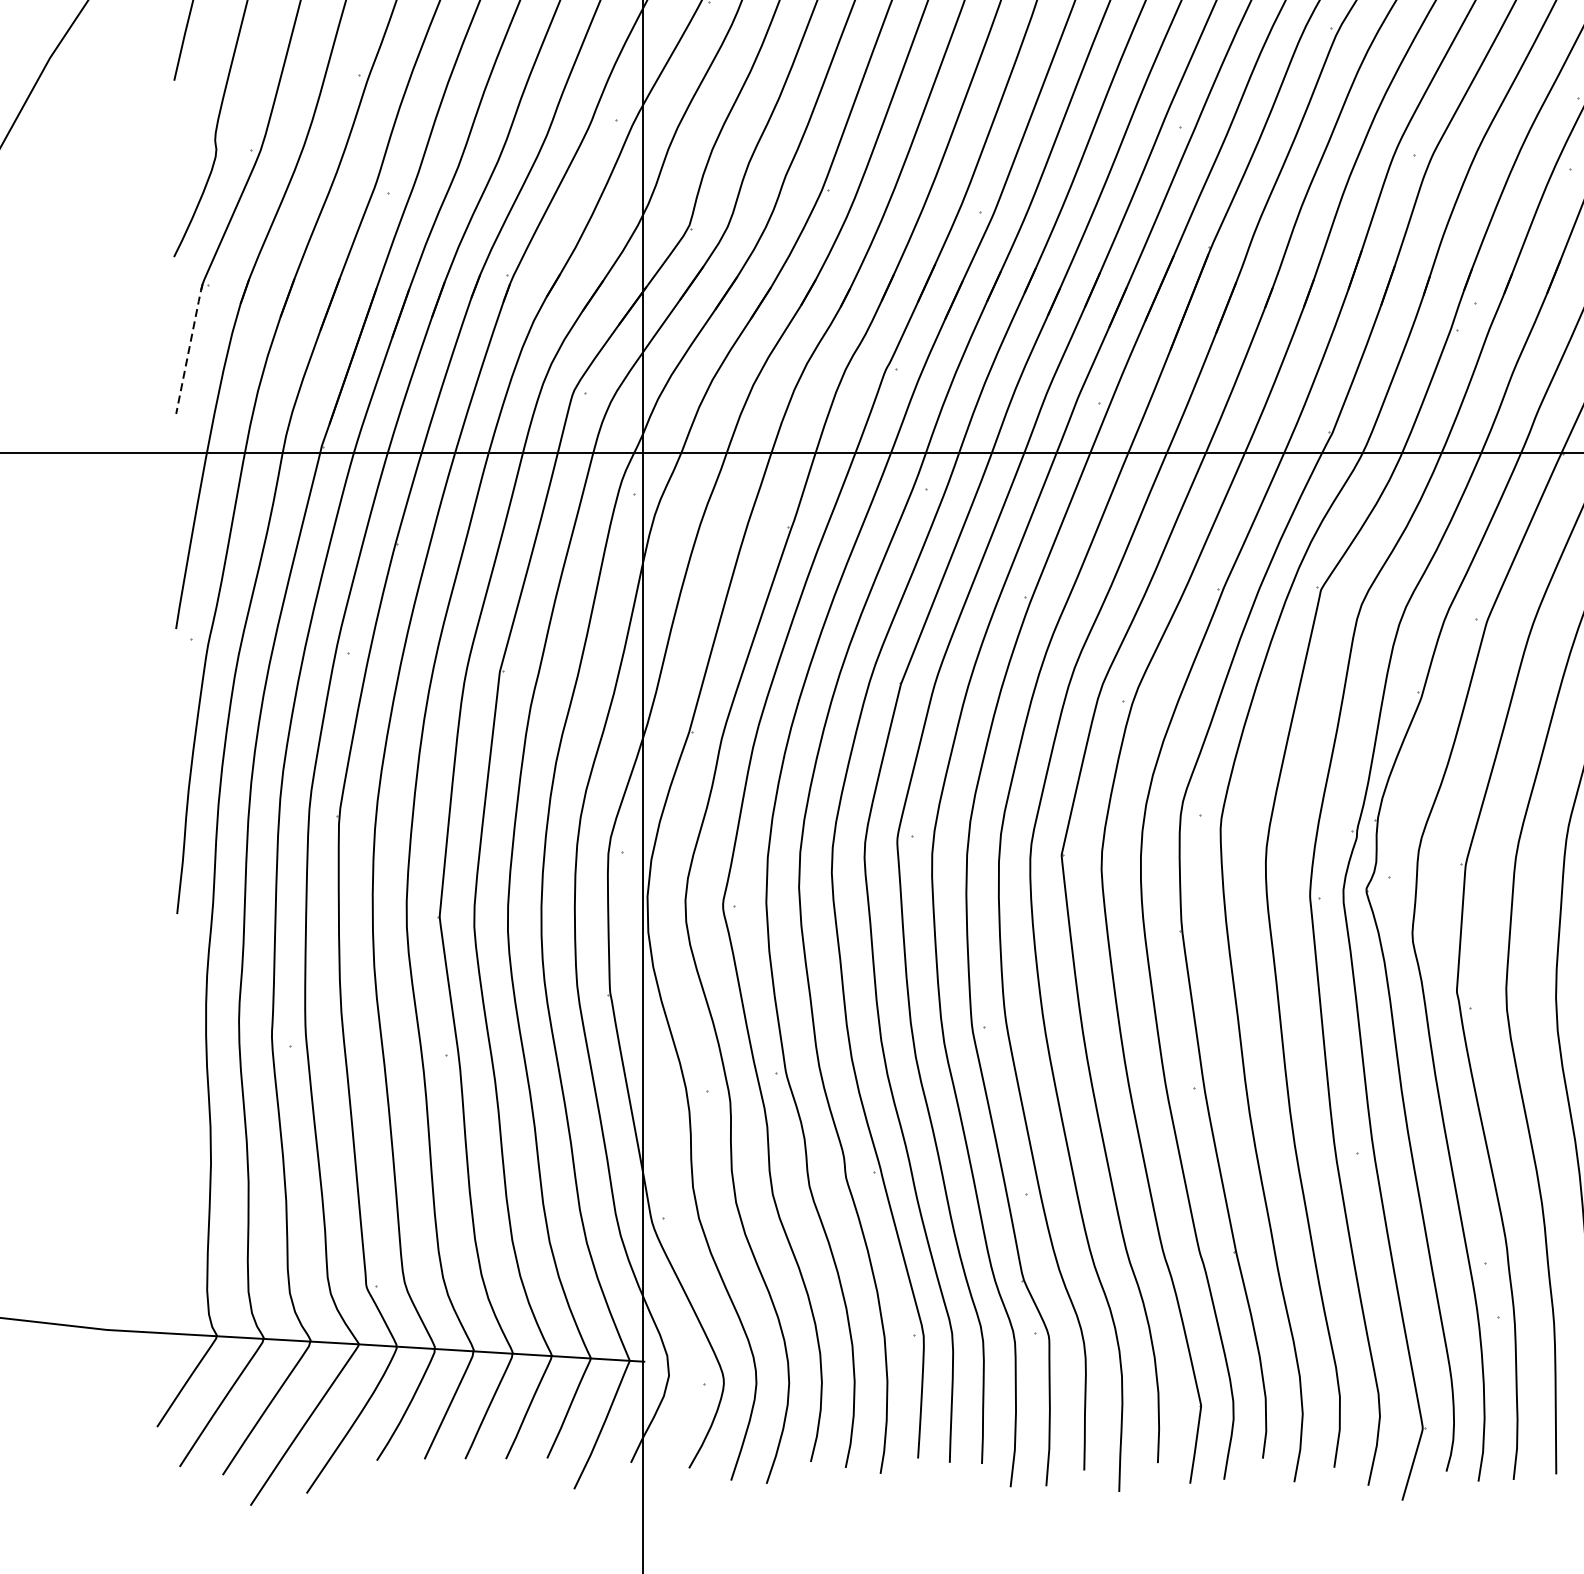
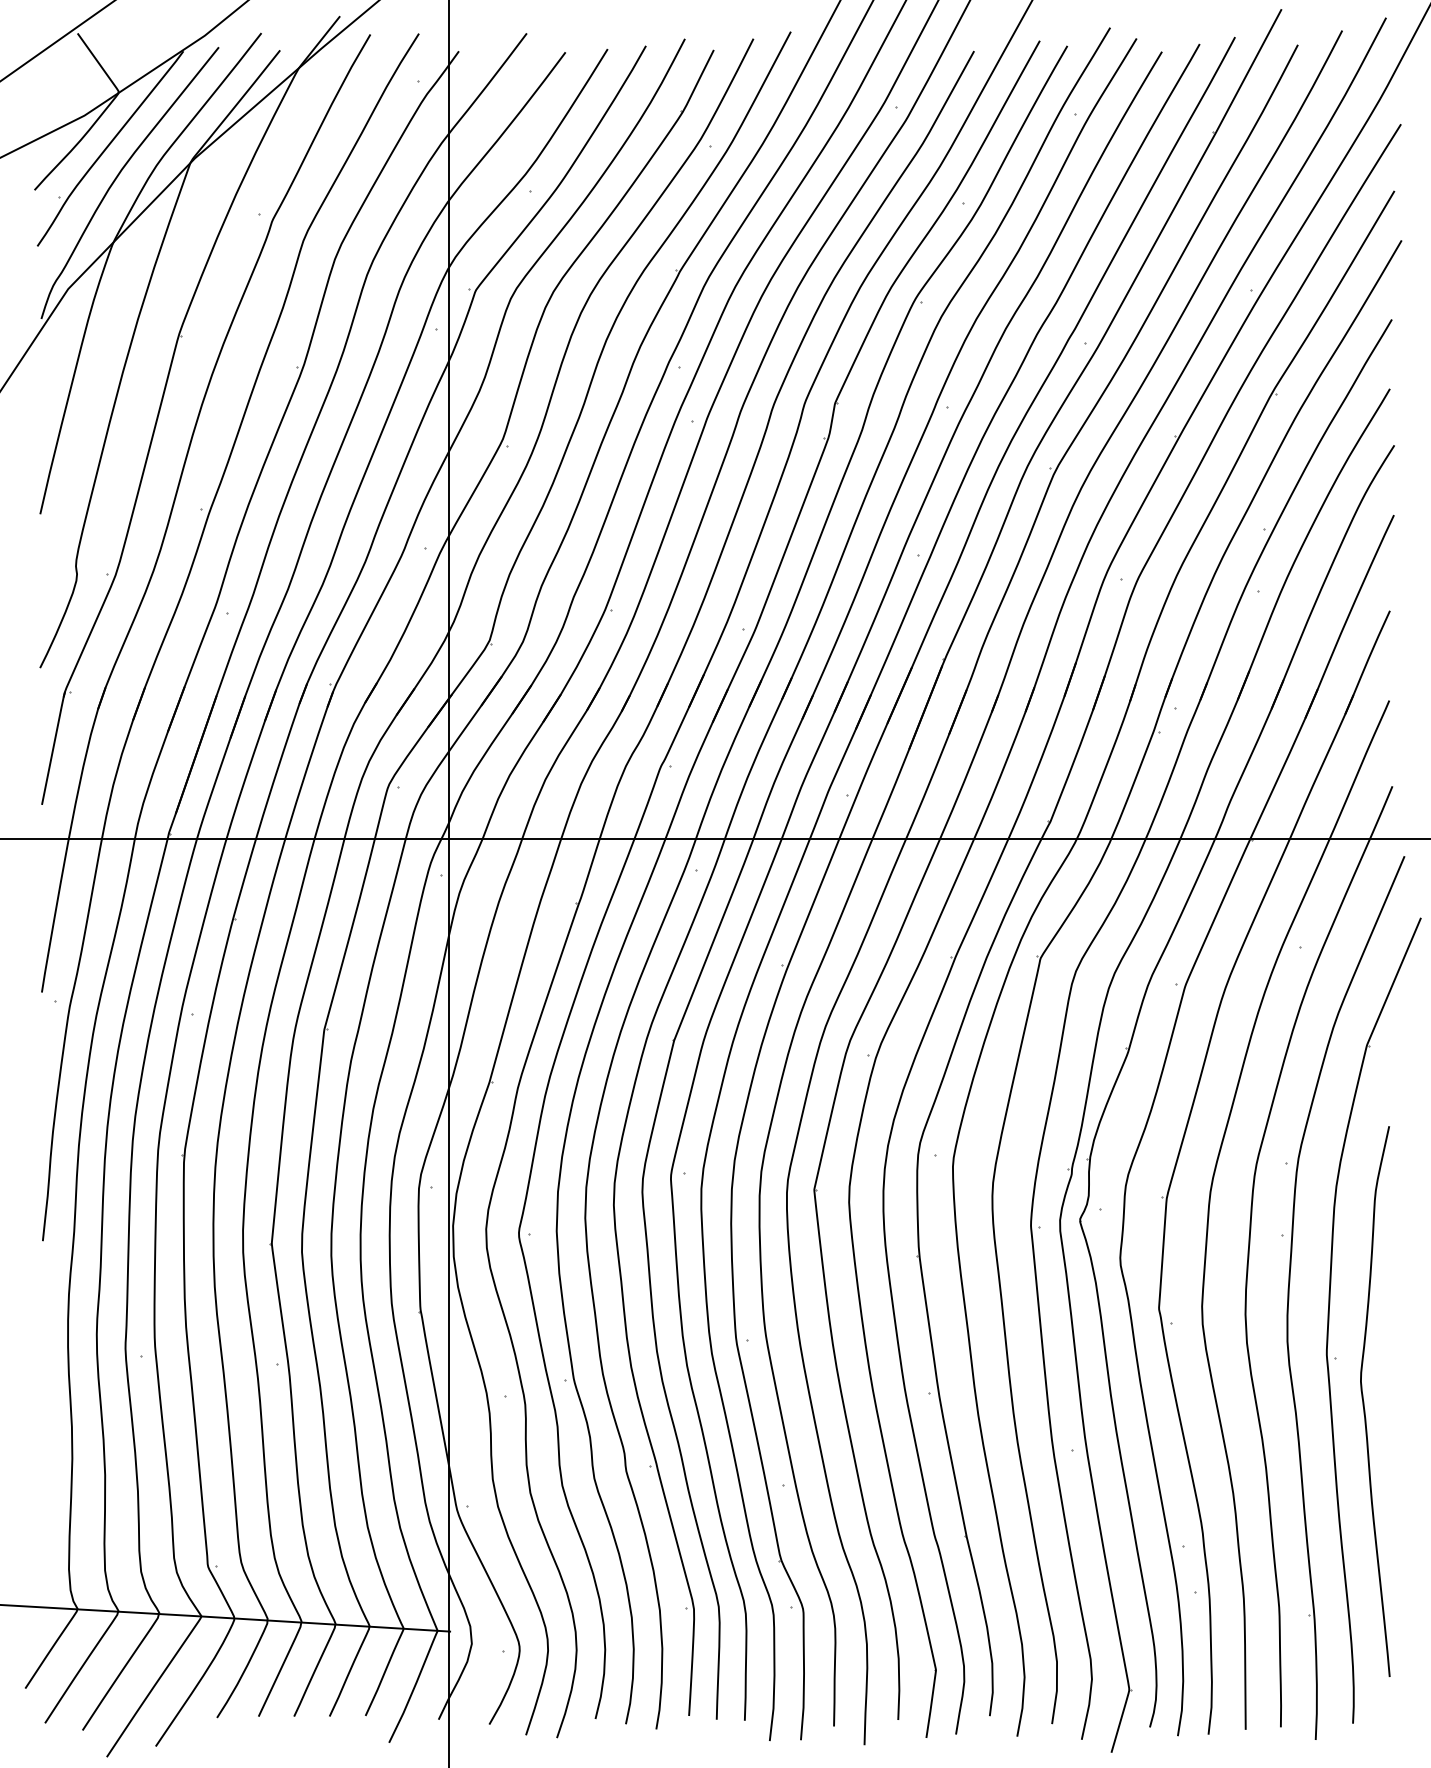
line: (189, 348) -> (53, 747), dashed -> solid

